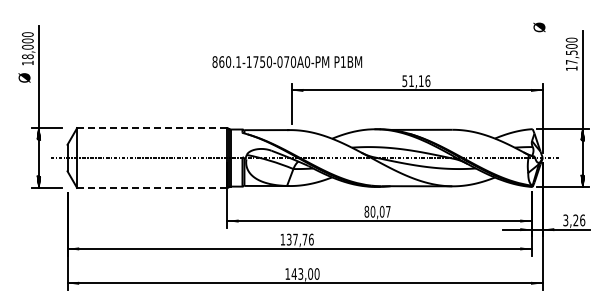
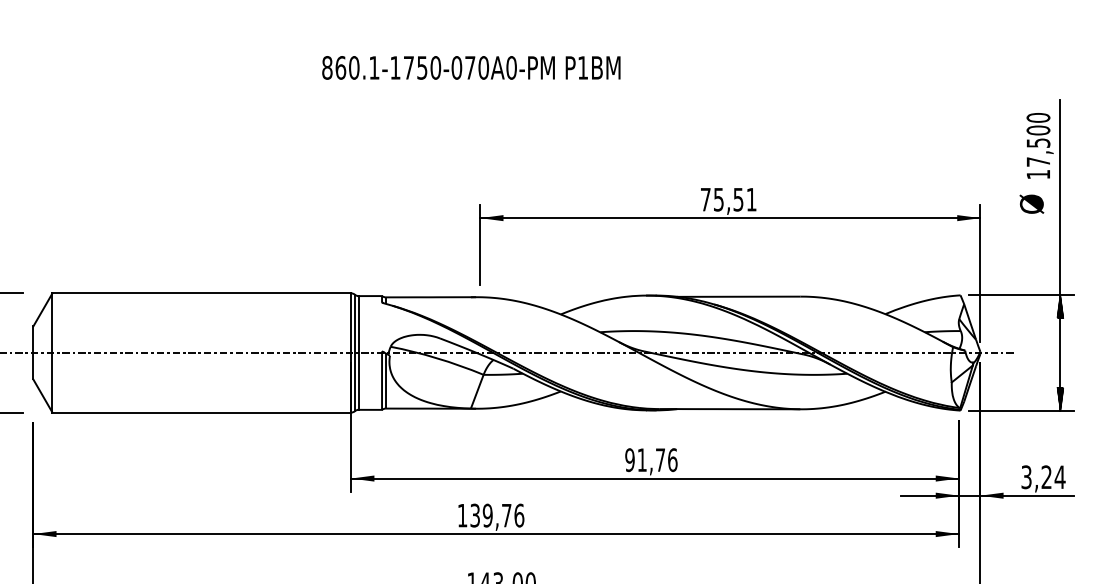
text: (539, 27) -> (1031, 204), moved
text: (287, 61) -> (471, 66), moved
text: (416, 81) -> (728, 200), 51,16 -> 75,51
line: (152, 128) -> (202, 294), dashed -> solid
line: (152, 187) -> (202, 411), dashed -> solid
text: (377, 211) -> (651, 459), 80,07 -> 91,76
text: (582, 220) -> (1059, 477), 3,26 -> 3,24
text: (295, 239) -> (487, 515), 137,76 -> 139,76

